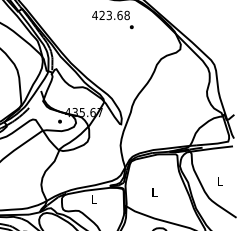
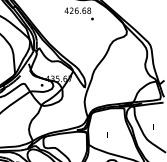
text: (109, 15) -> (76, 10), 423.68 -> 426.68

